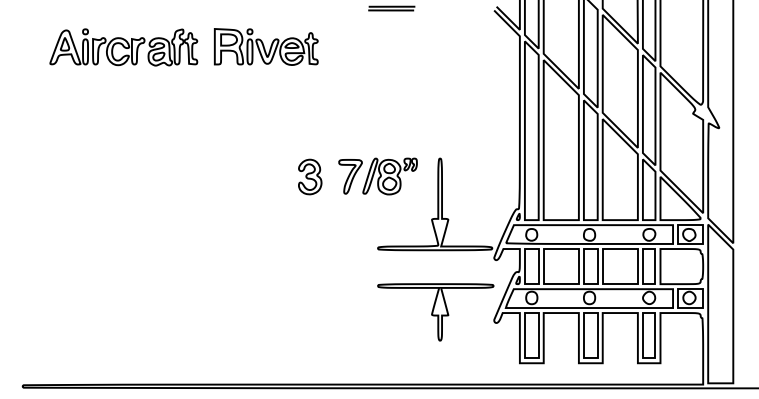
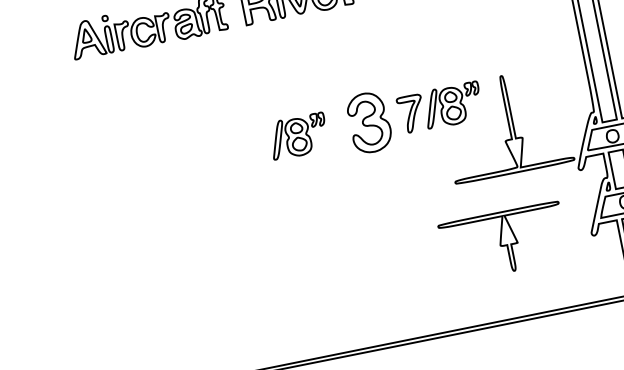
part: (241, 176) -> (298, 136), added
part: (310, 176) -> (369, 122), size x1.6
part: (435, 312) -> (503, 242), moved

